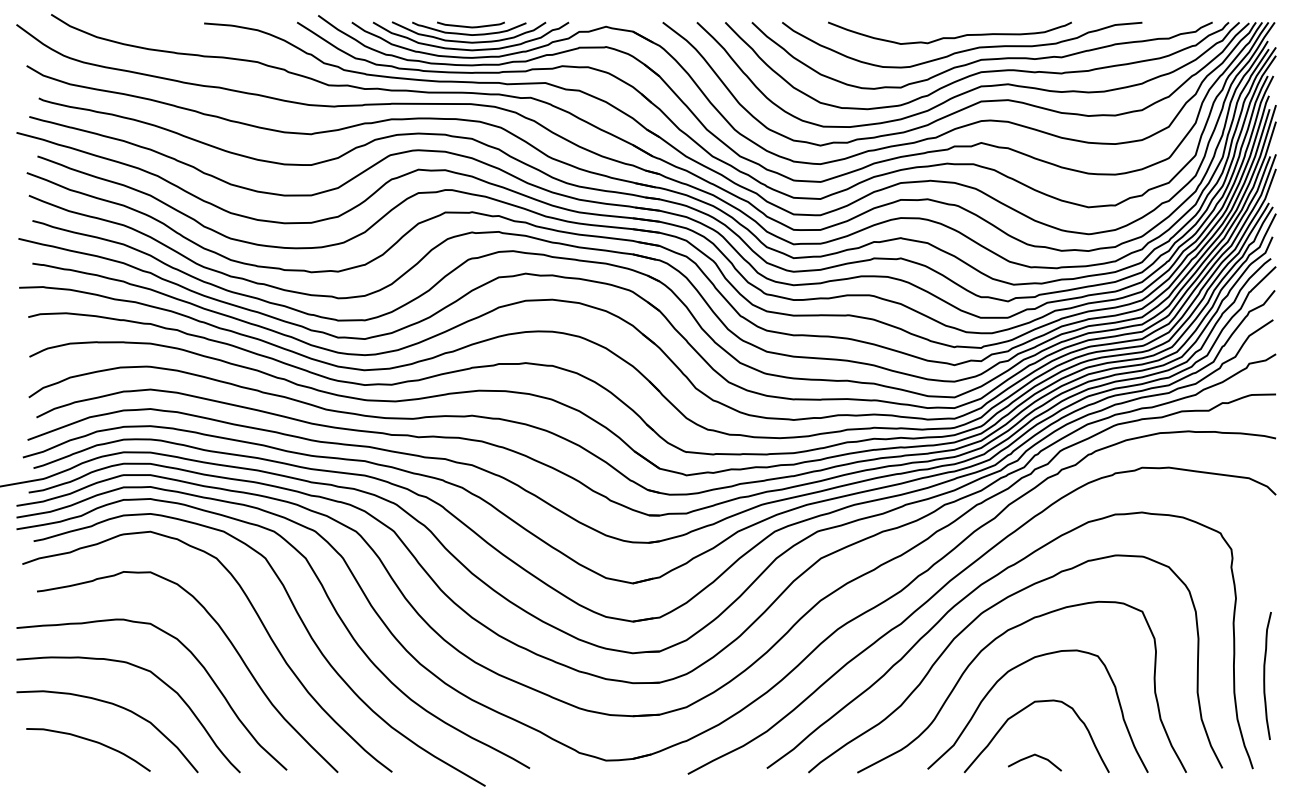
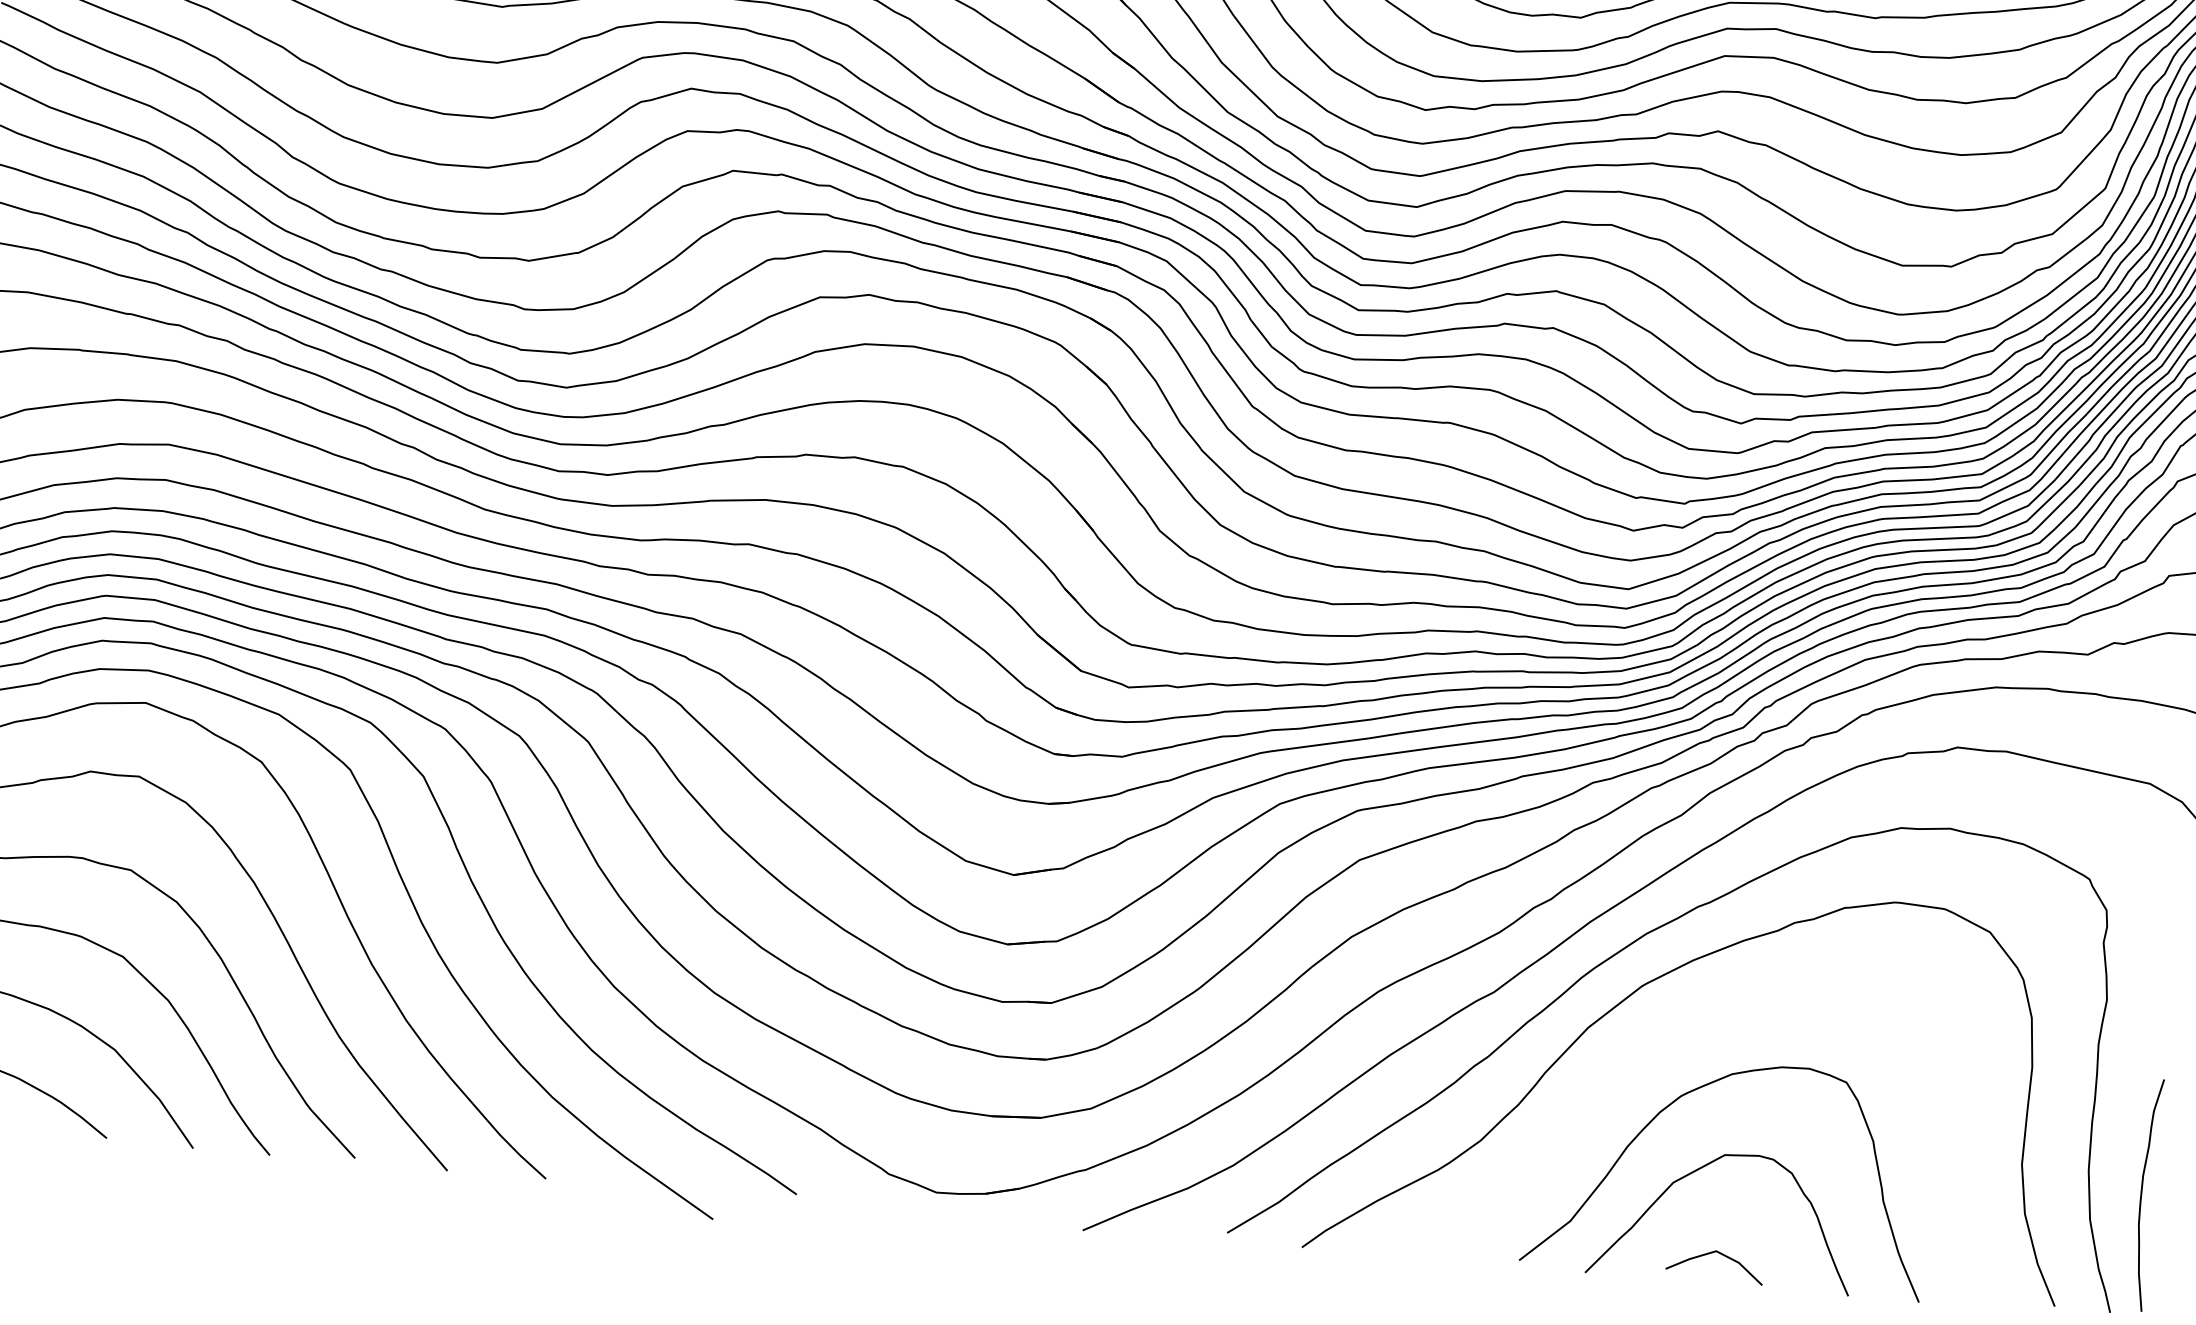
curve: (988, 646) -> (1649, 1047), removed
curve: (1265, 675) -> (2143, 1193), moved

